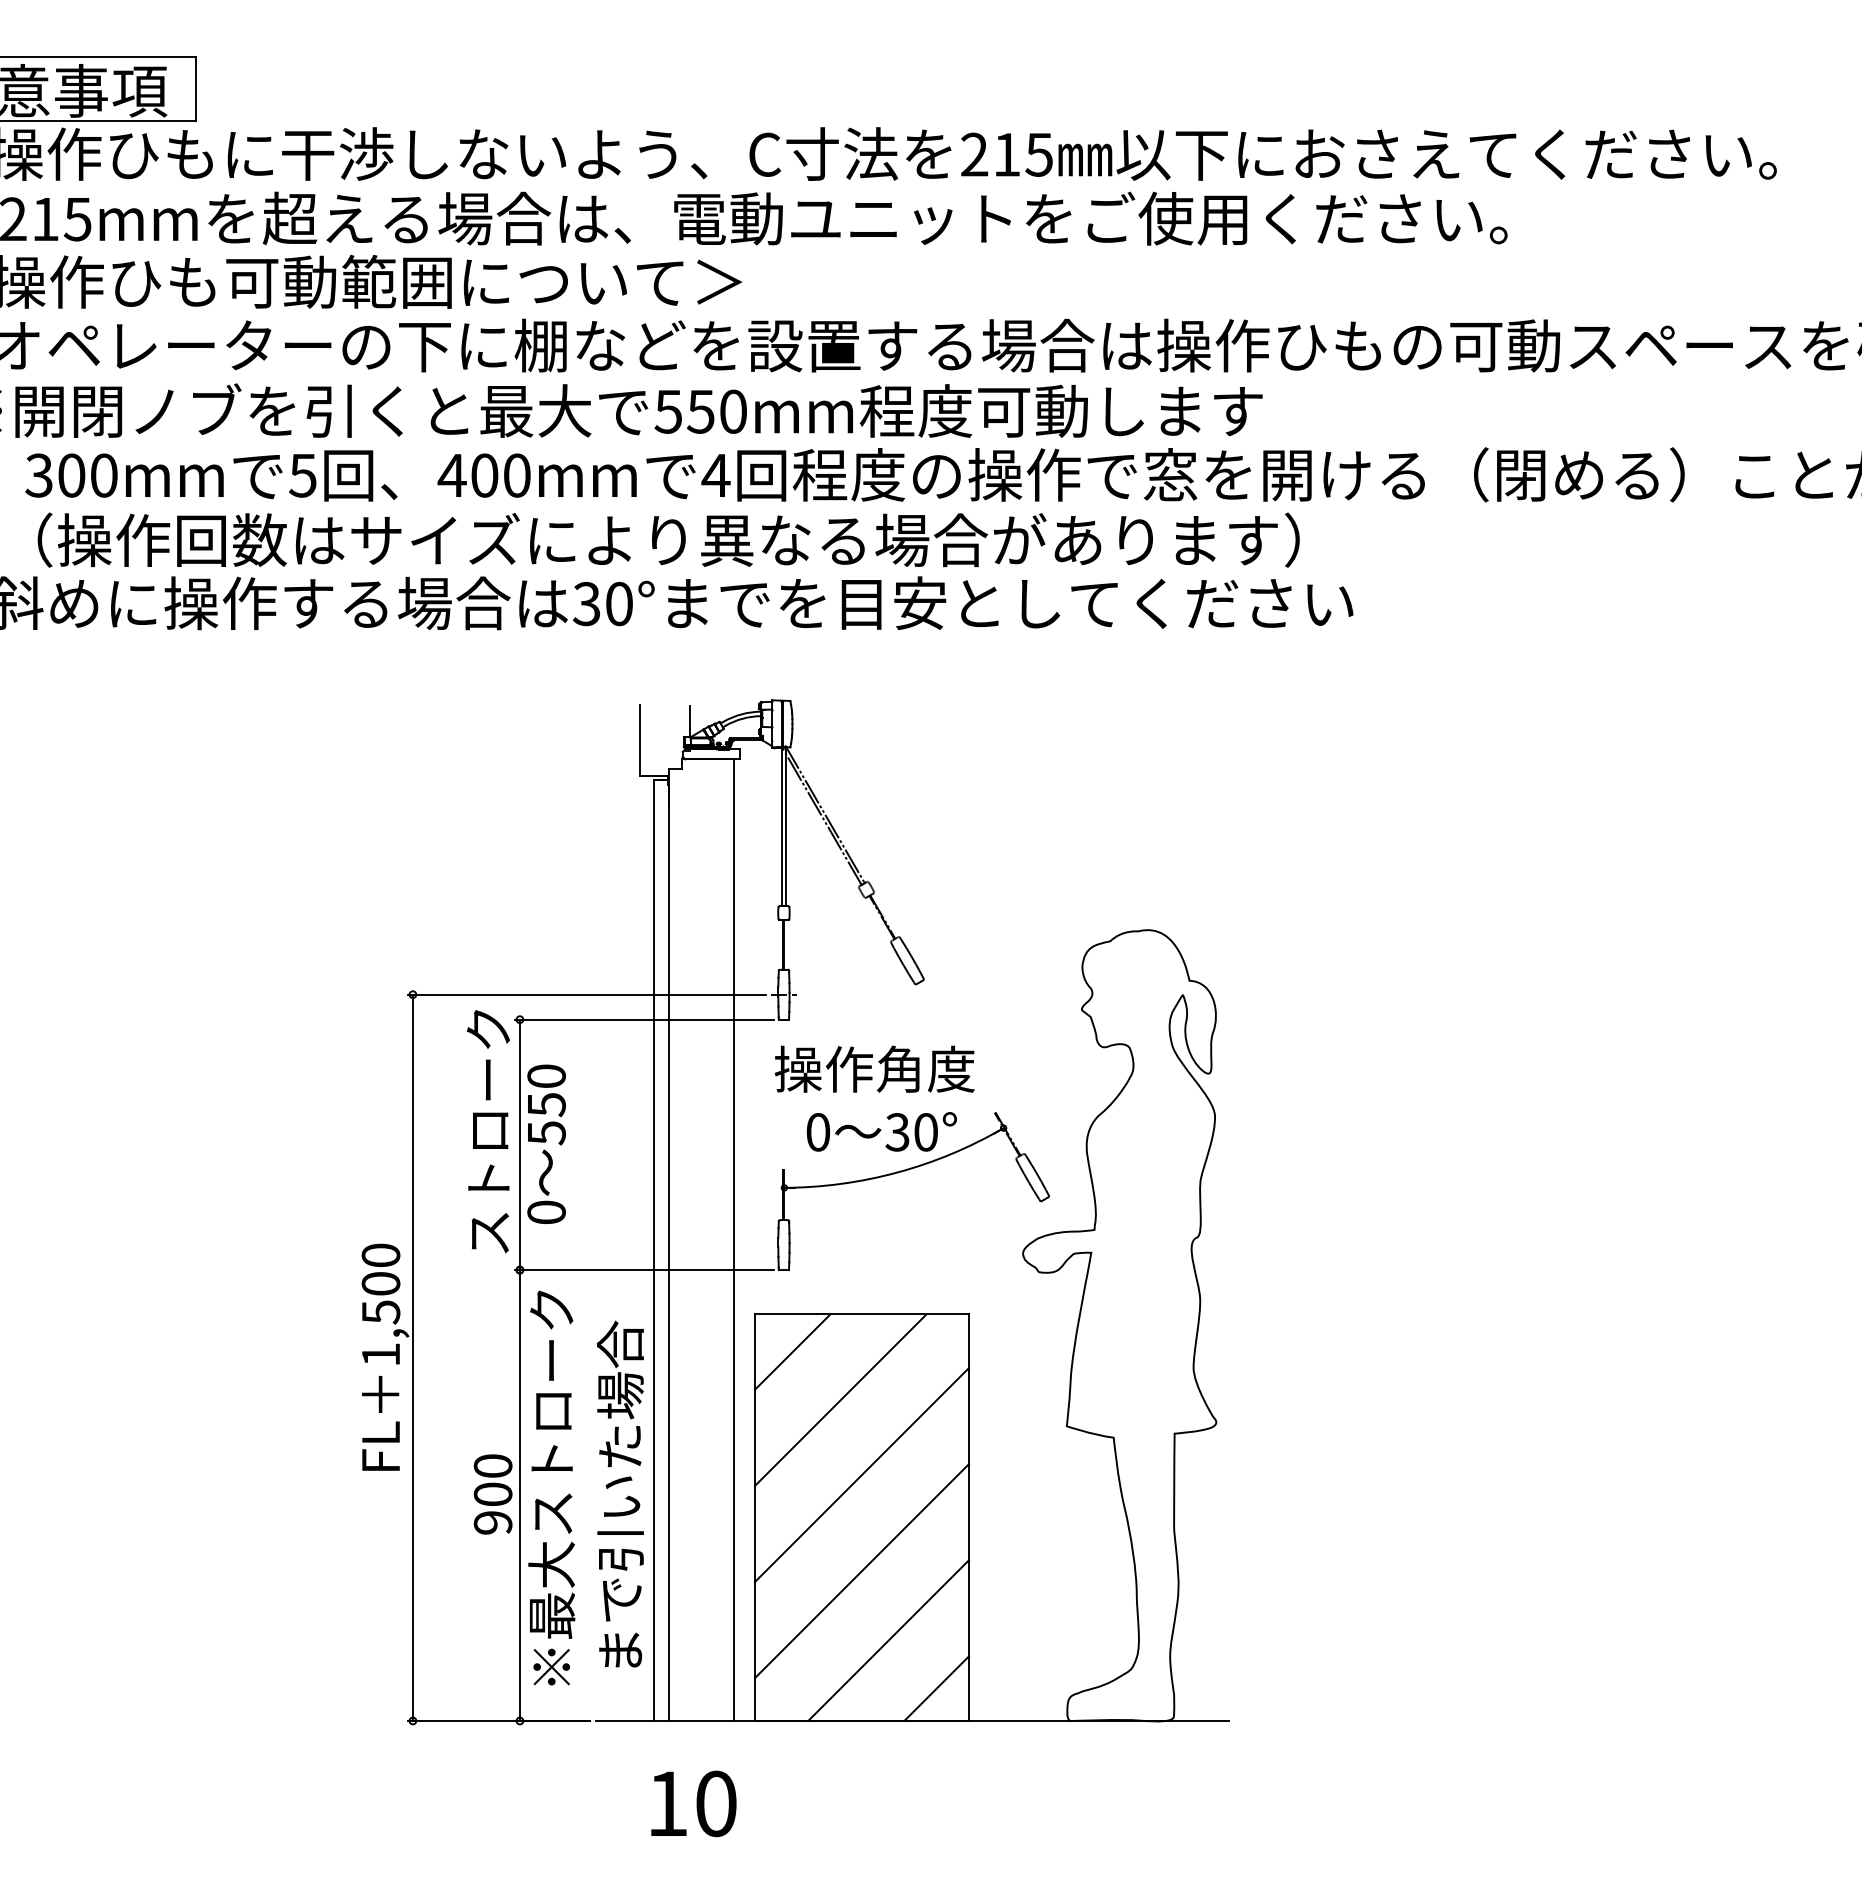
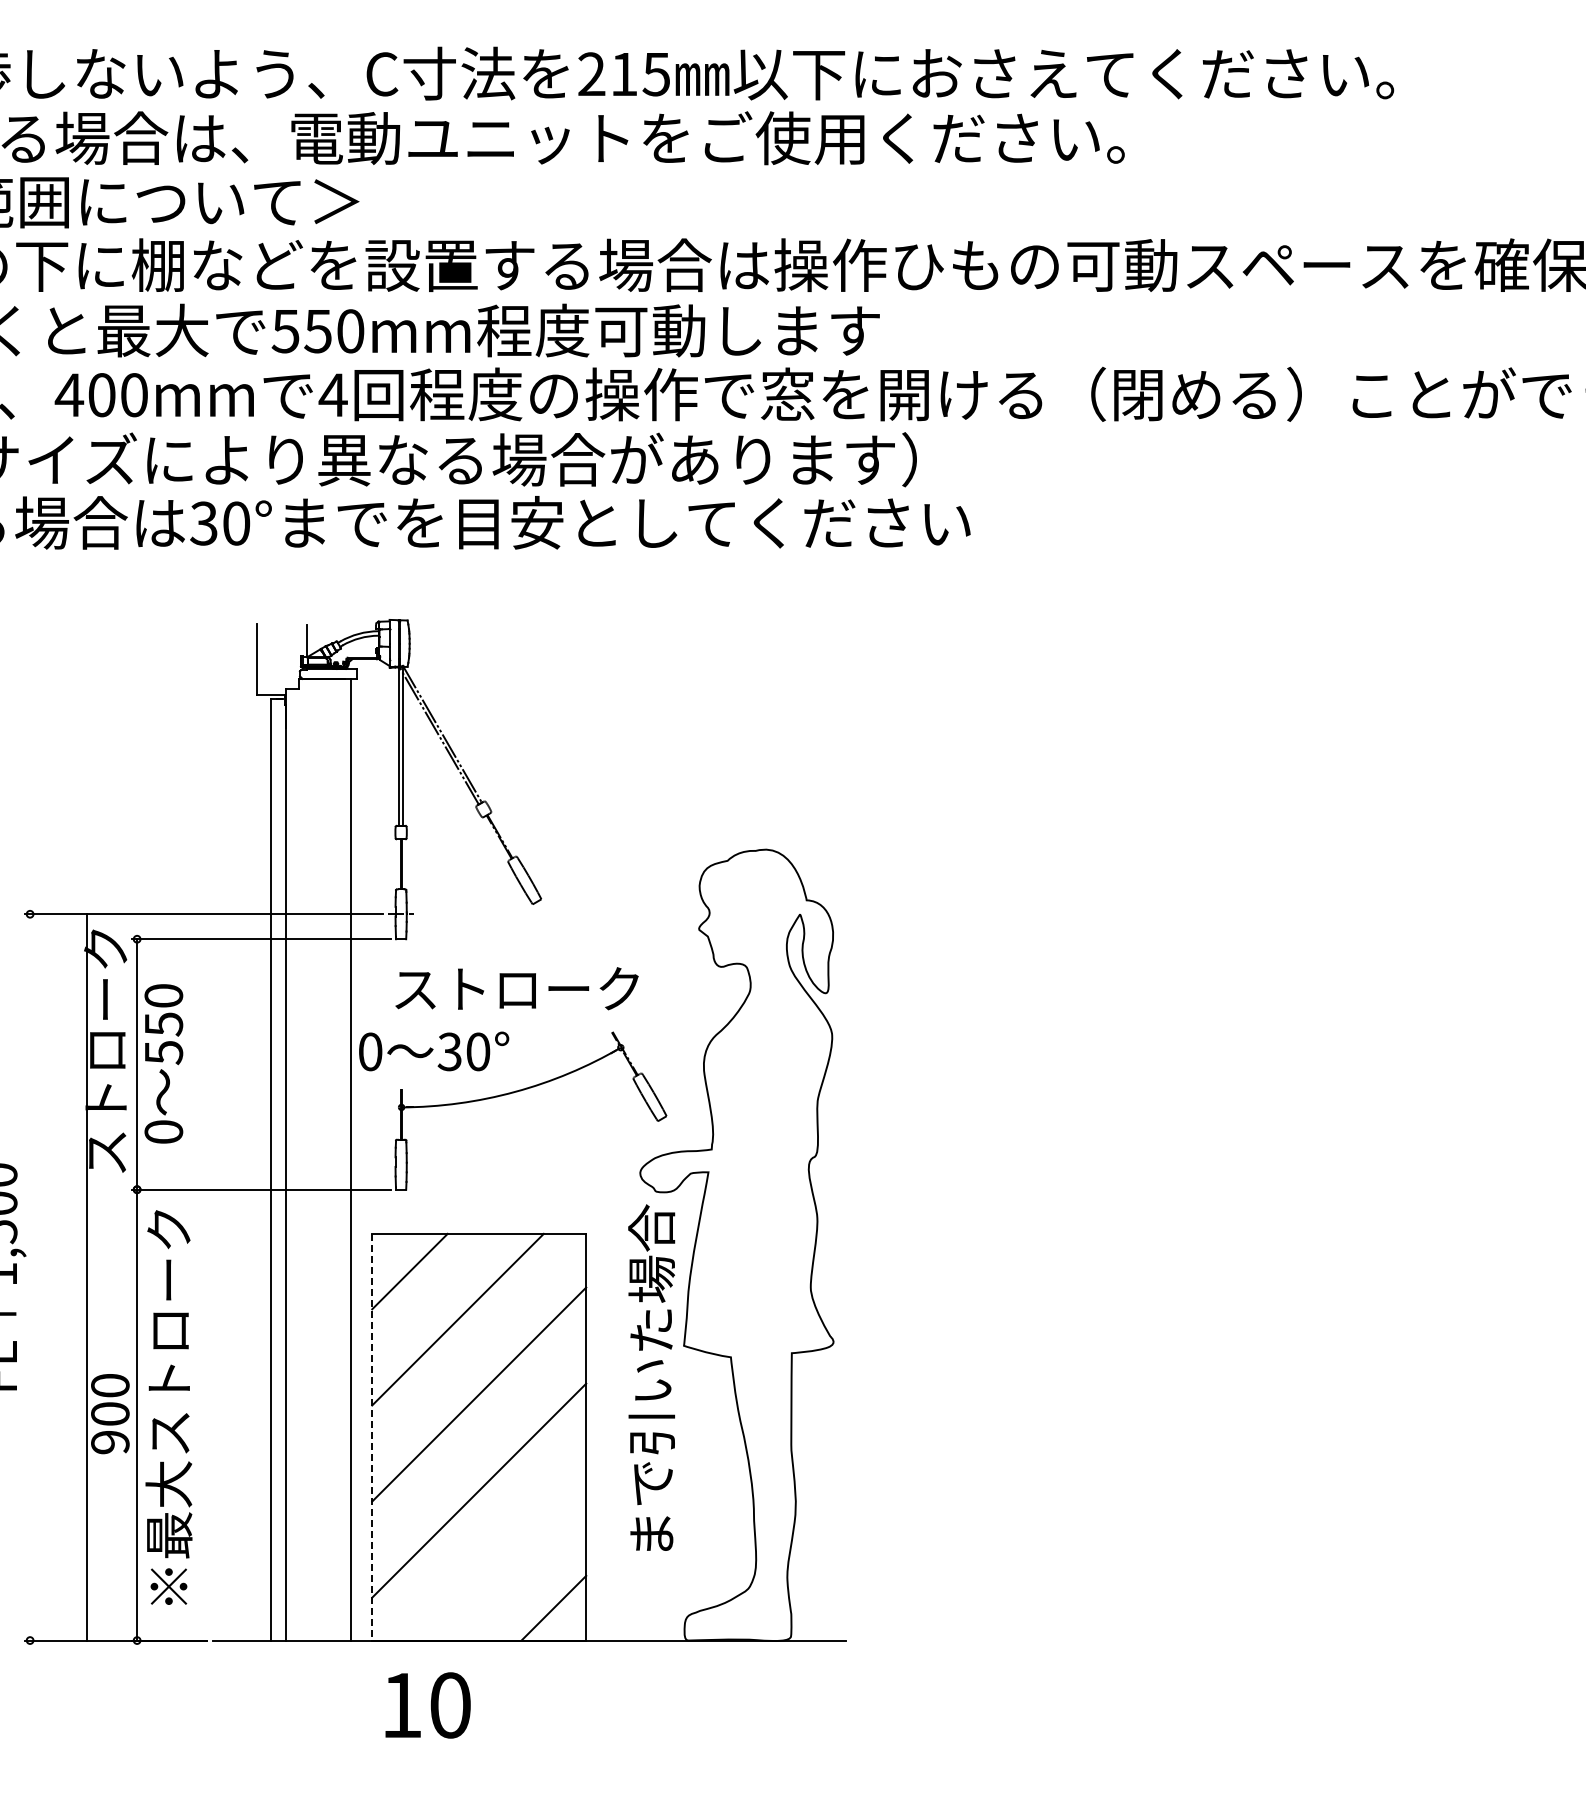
text: (897, 1068) -> (514, 988), 操作角度 -> ストローク
text: (881, 1131) -> (433, 1051), moved
line: (412, 1357) -> (86, 1277), moved
text: (620, 1493) -> (651, 1377), moved
line: (755, 1518) -> (372, 1438), solid -> dashed
line: (888, 1640) -> (505, 1560), removed
text: (693, 1803) -> (427, 1705), moved

